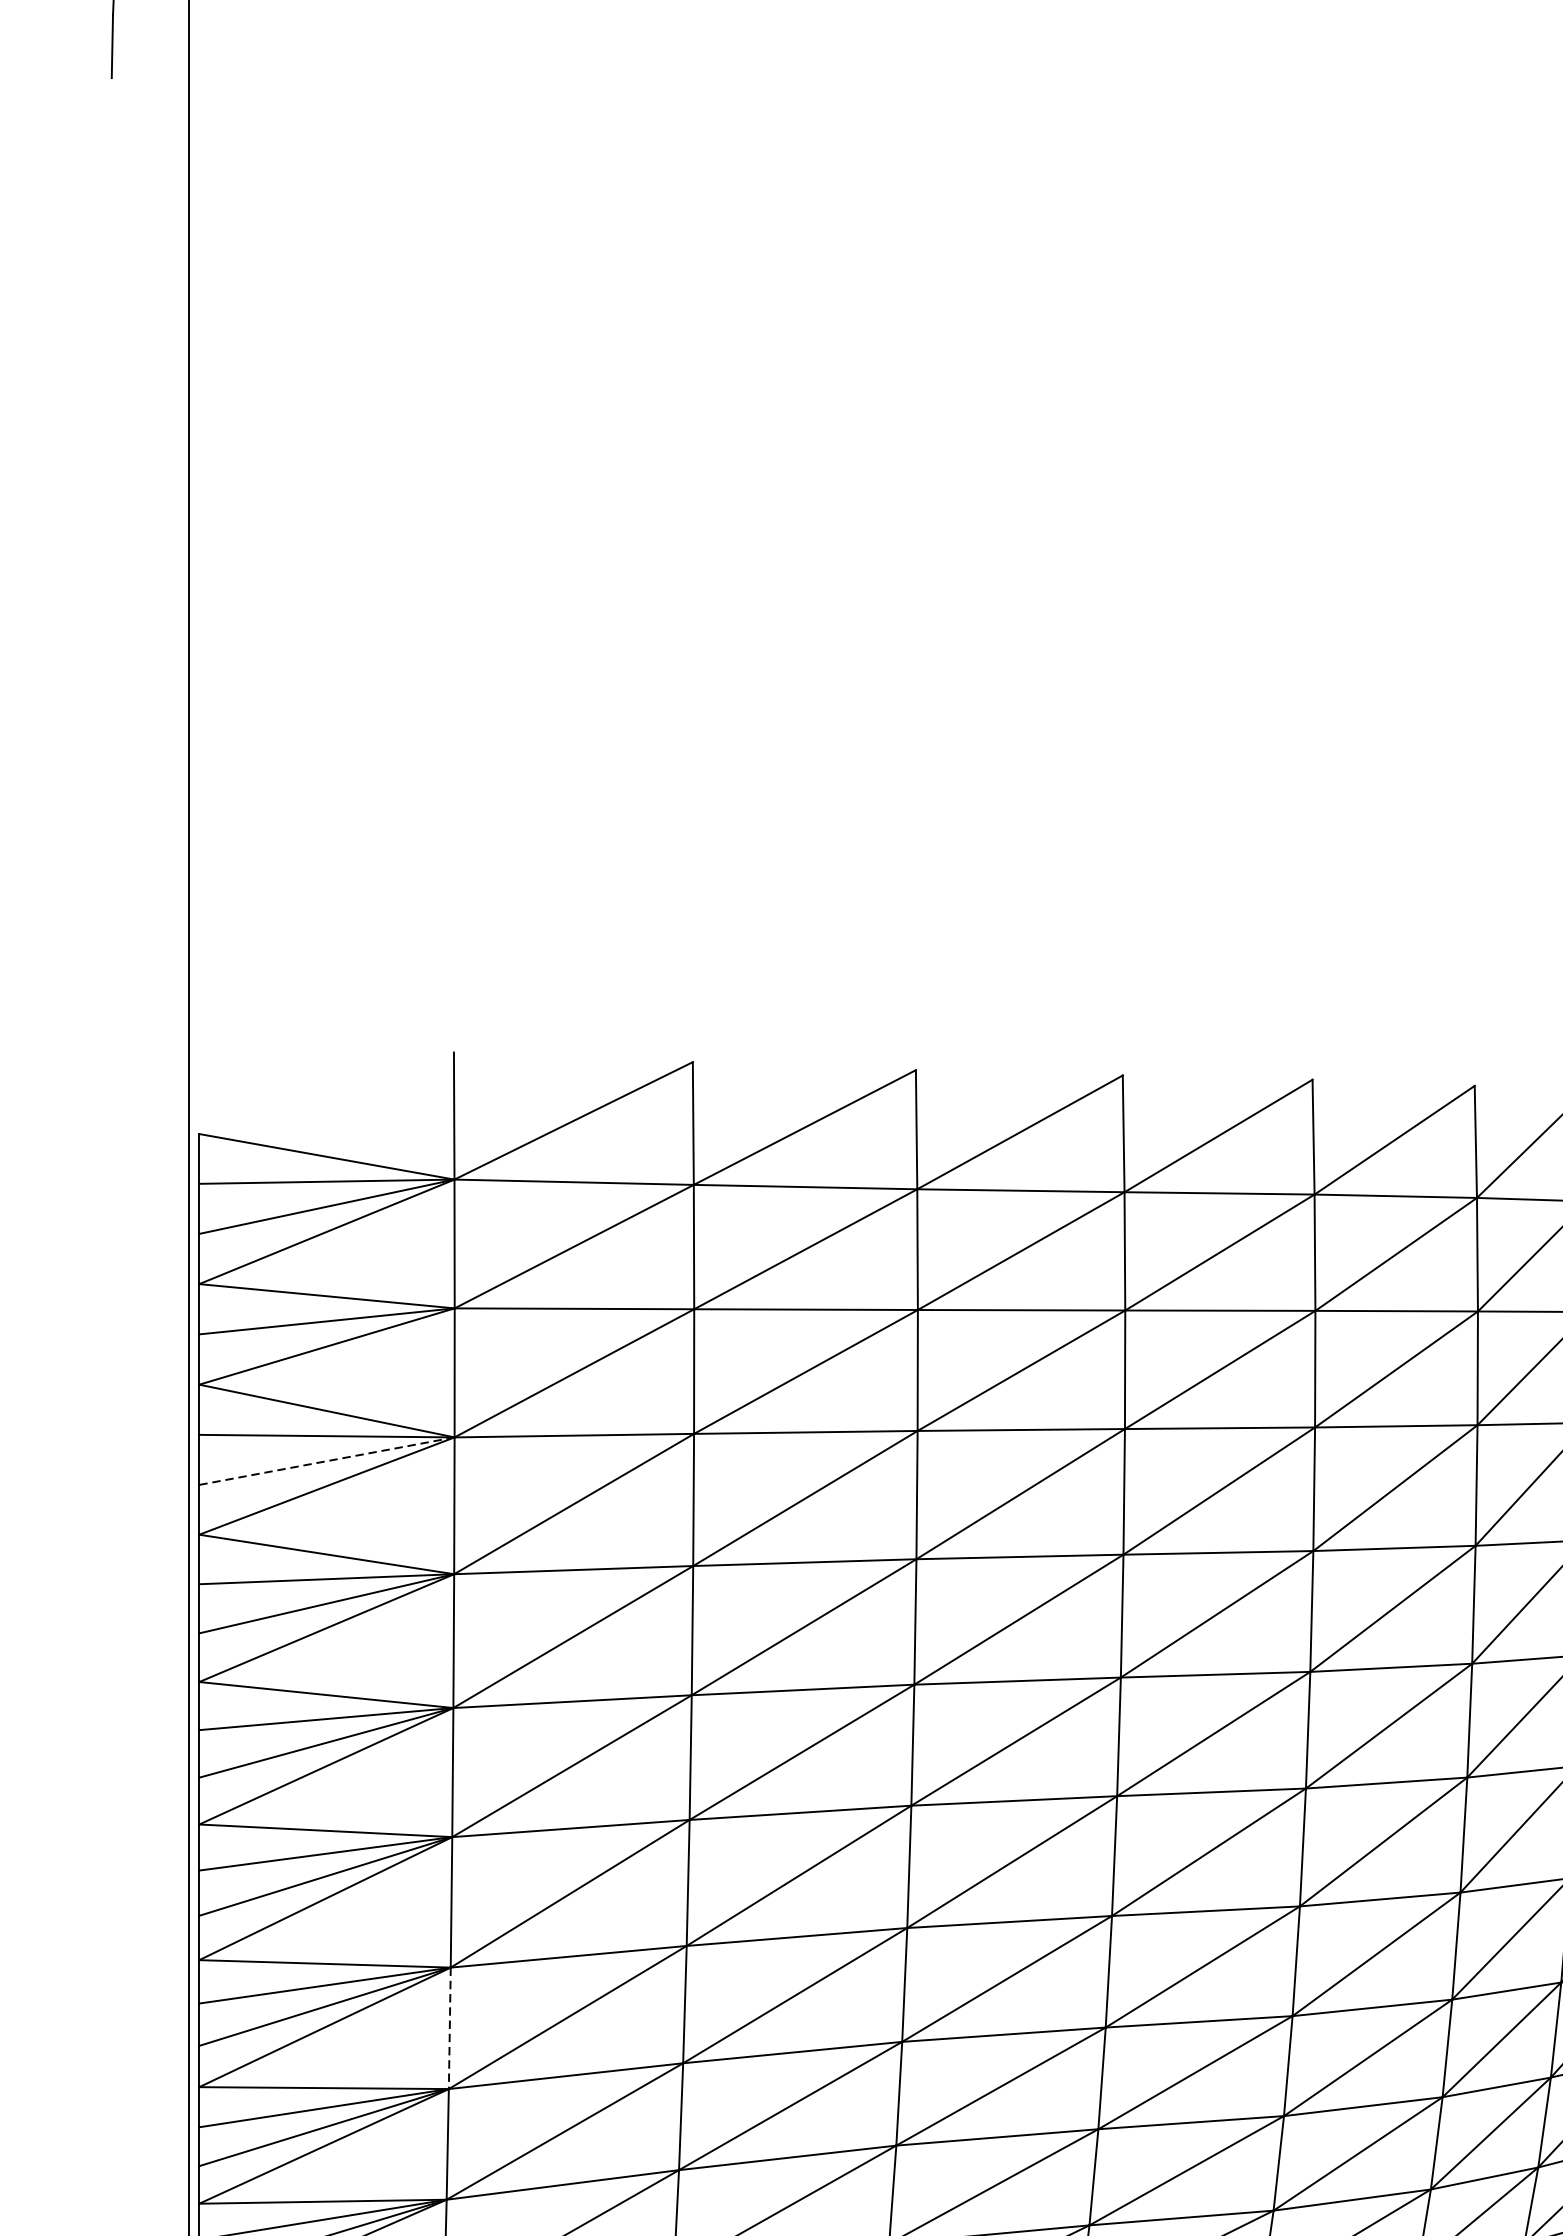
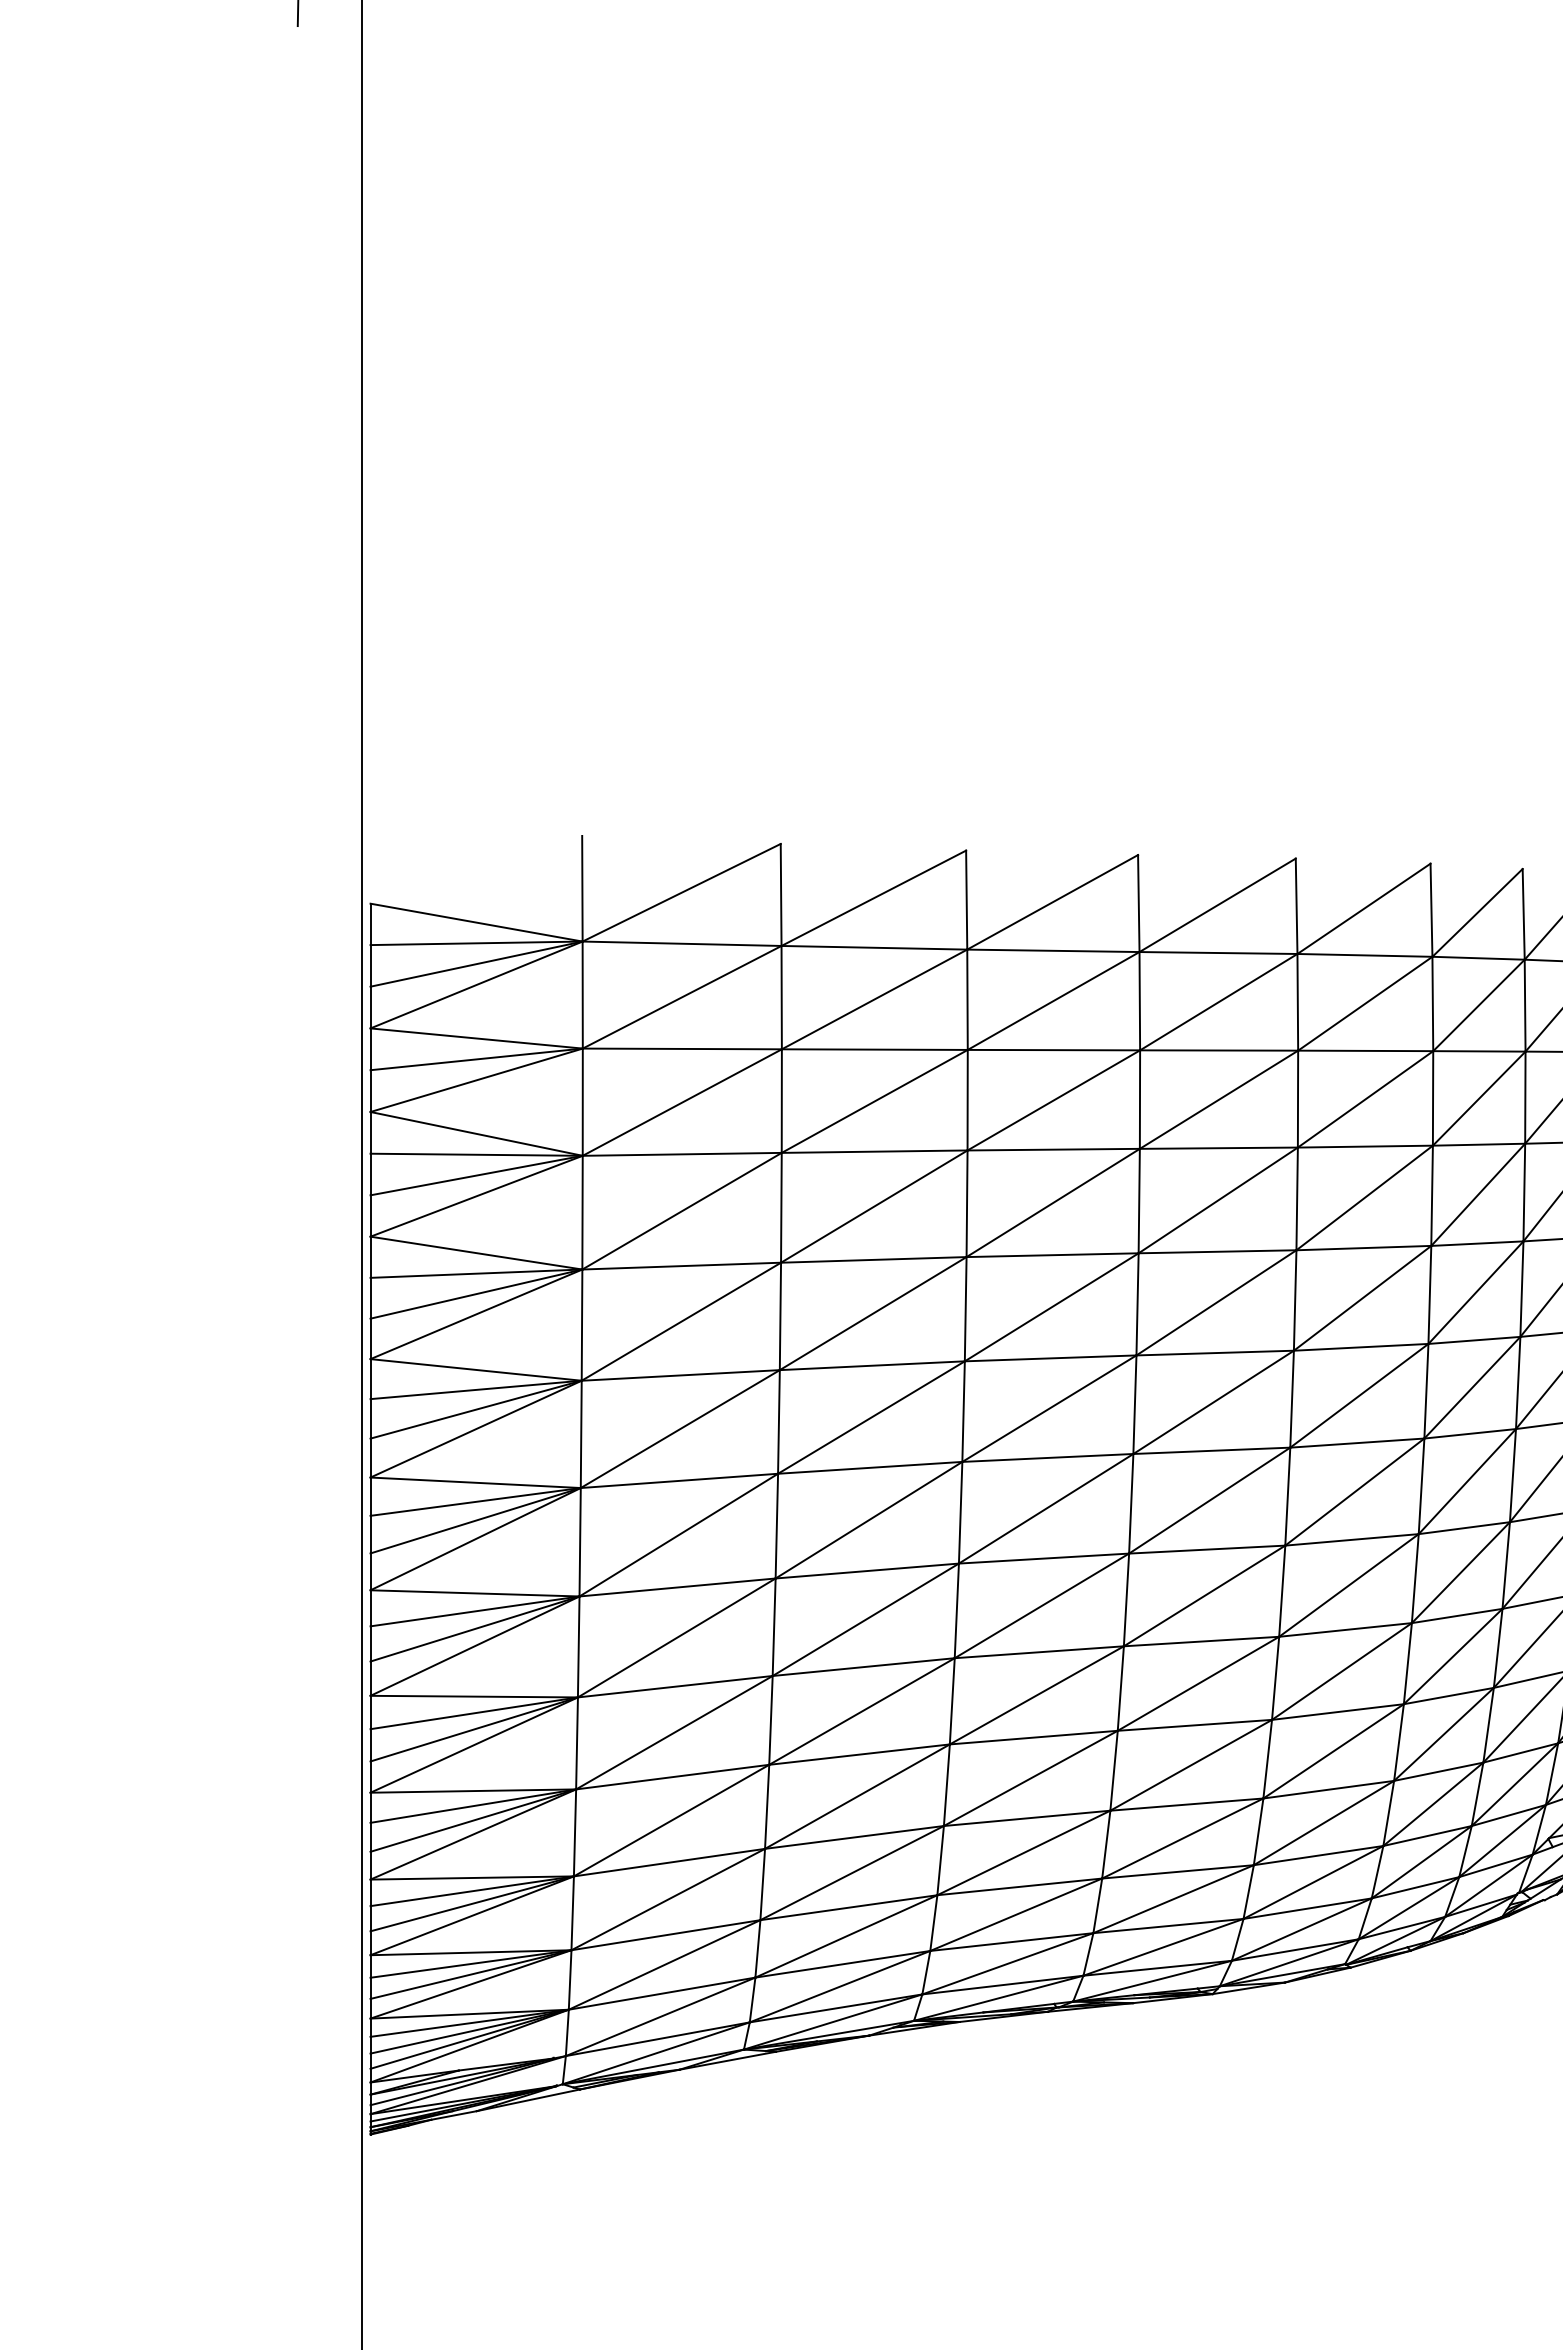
line: (326, 1461) -> (476, 1175), dashed -> solid
line: (449, 2028) -> (578, 1647), dashed -> solid

